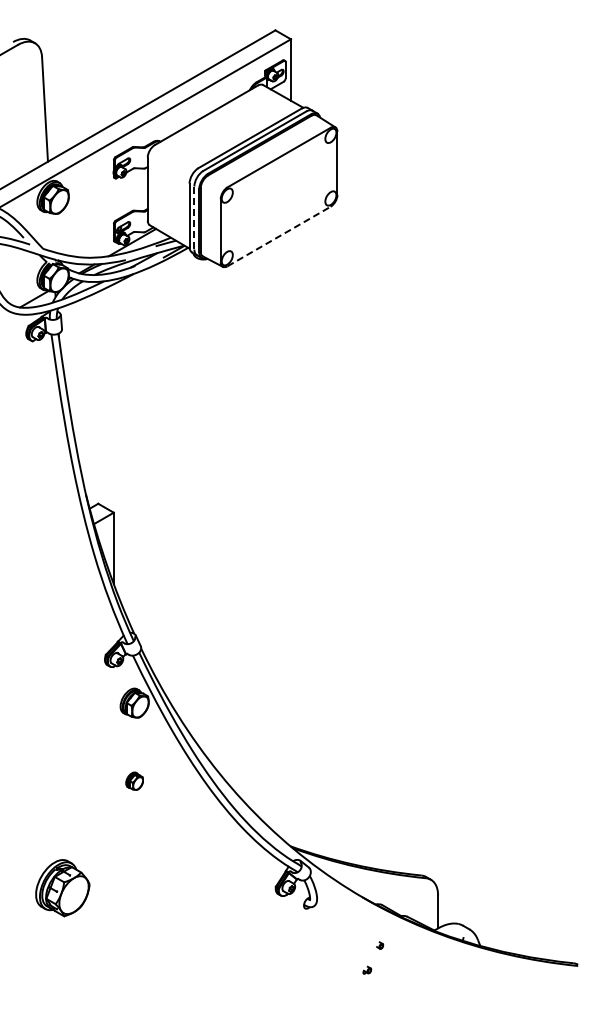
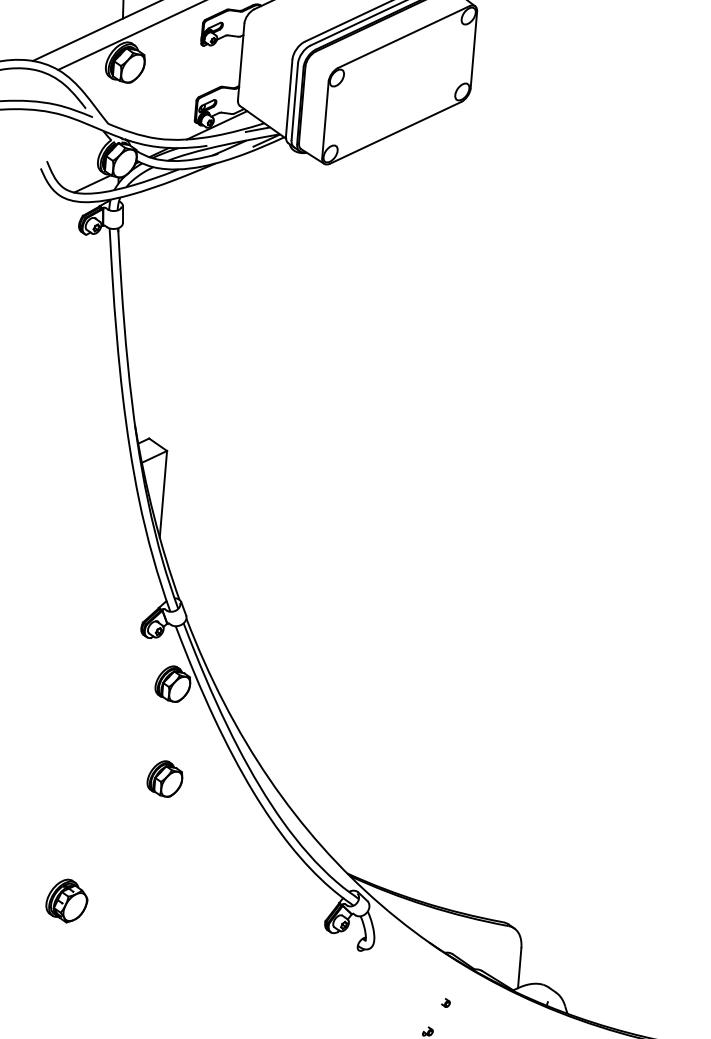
line: (194, 218) -> (294, 102), dashed -> solid
line: (279, 236) -> (396, 132), dashed -> solid
part: (134, 780) -> (164, 777), size x1.67
part: (62, 887) -> (66, 900), size x0.62

